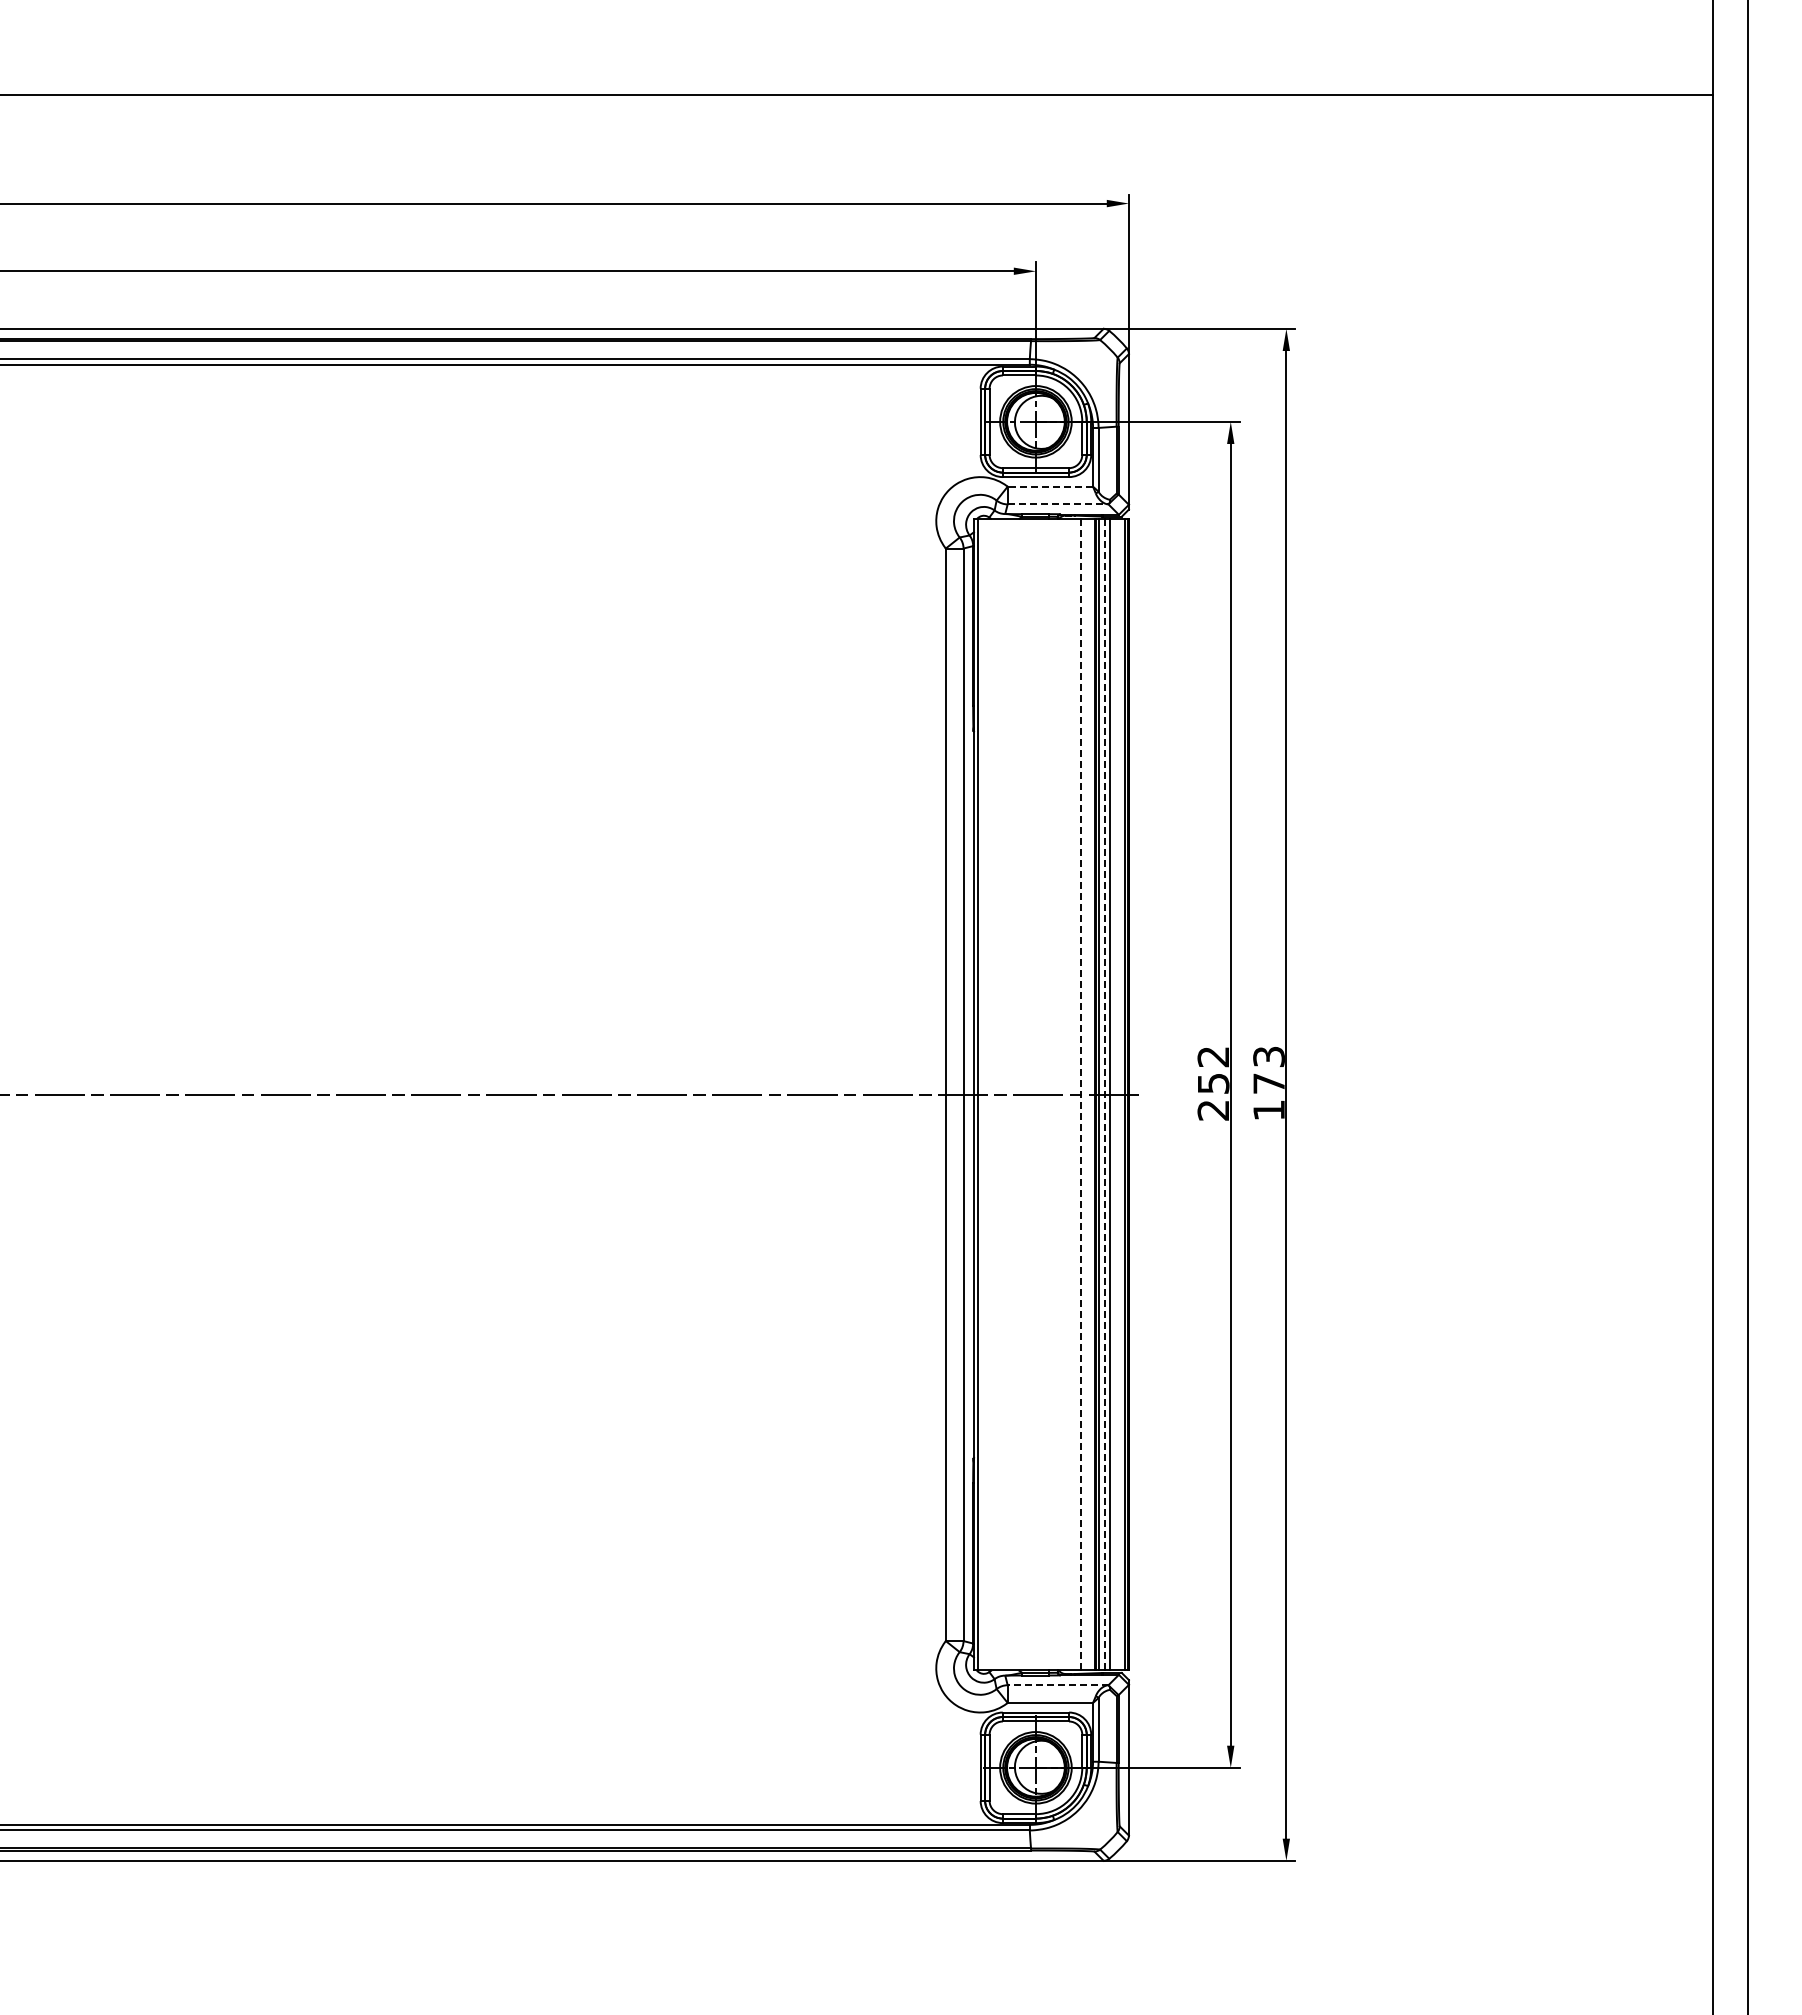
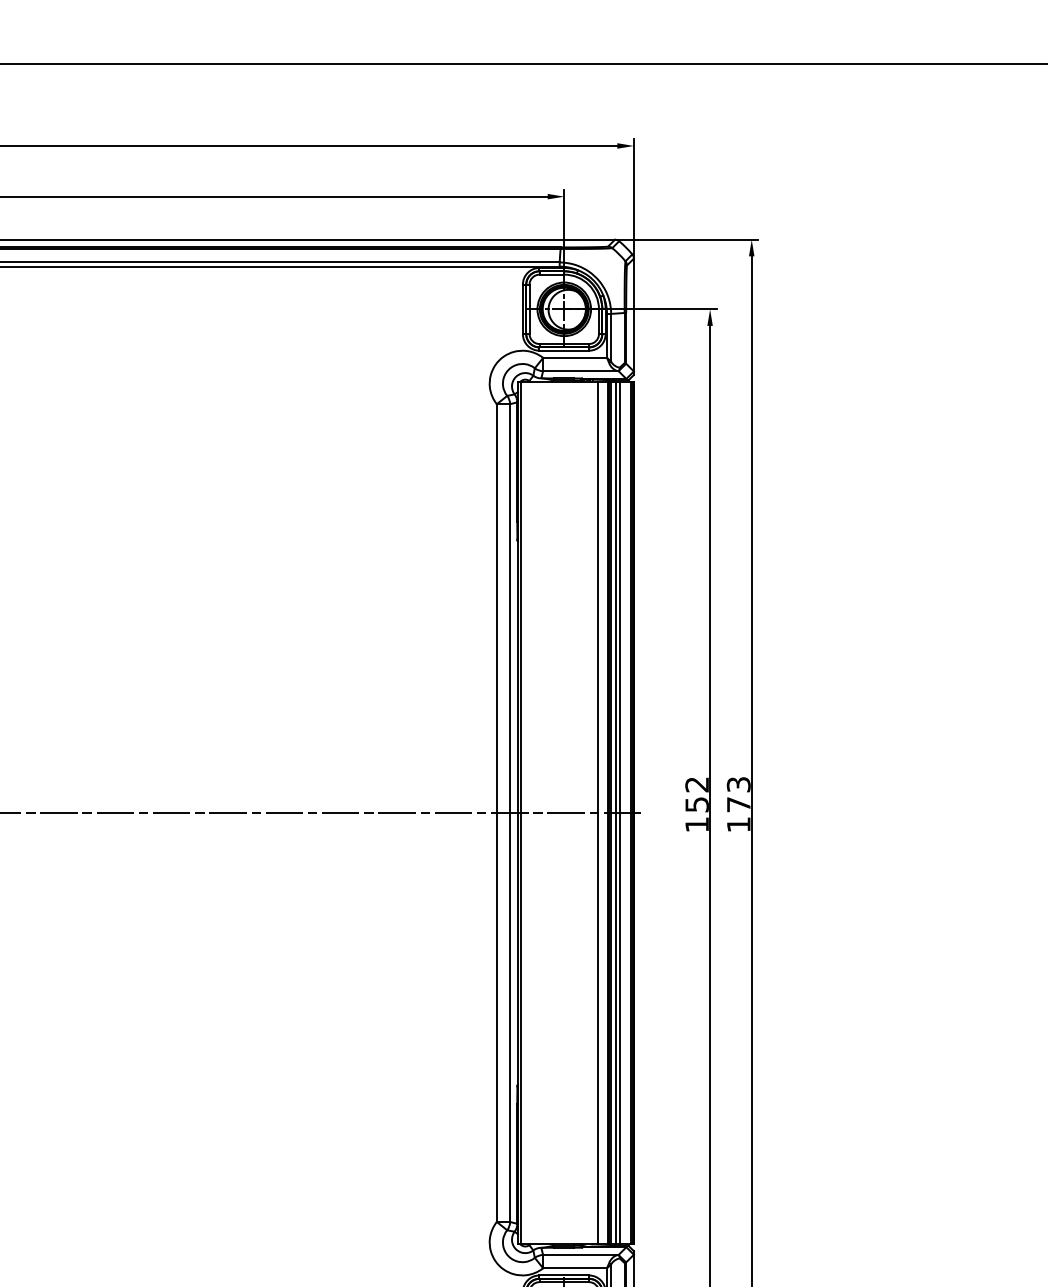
line: (1050, 486) -> (575, 357), dashed -> solid
line: (1058, 504) -> (581, 371), dashed -> solid
line: (1080, 1094) -> (597, 812), dashed -> solid
line: (1105, 1094) -> (616, 812), dashed -> solid
text: (1212, 1110) -> (696, 824), 252 -> 152
line: (1057, 1685) -> (580, 1255), dashed -> solid

